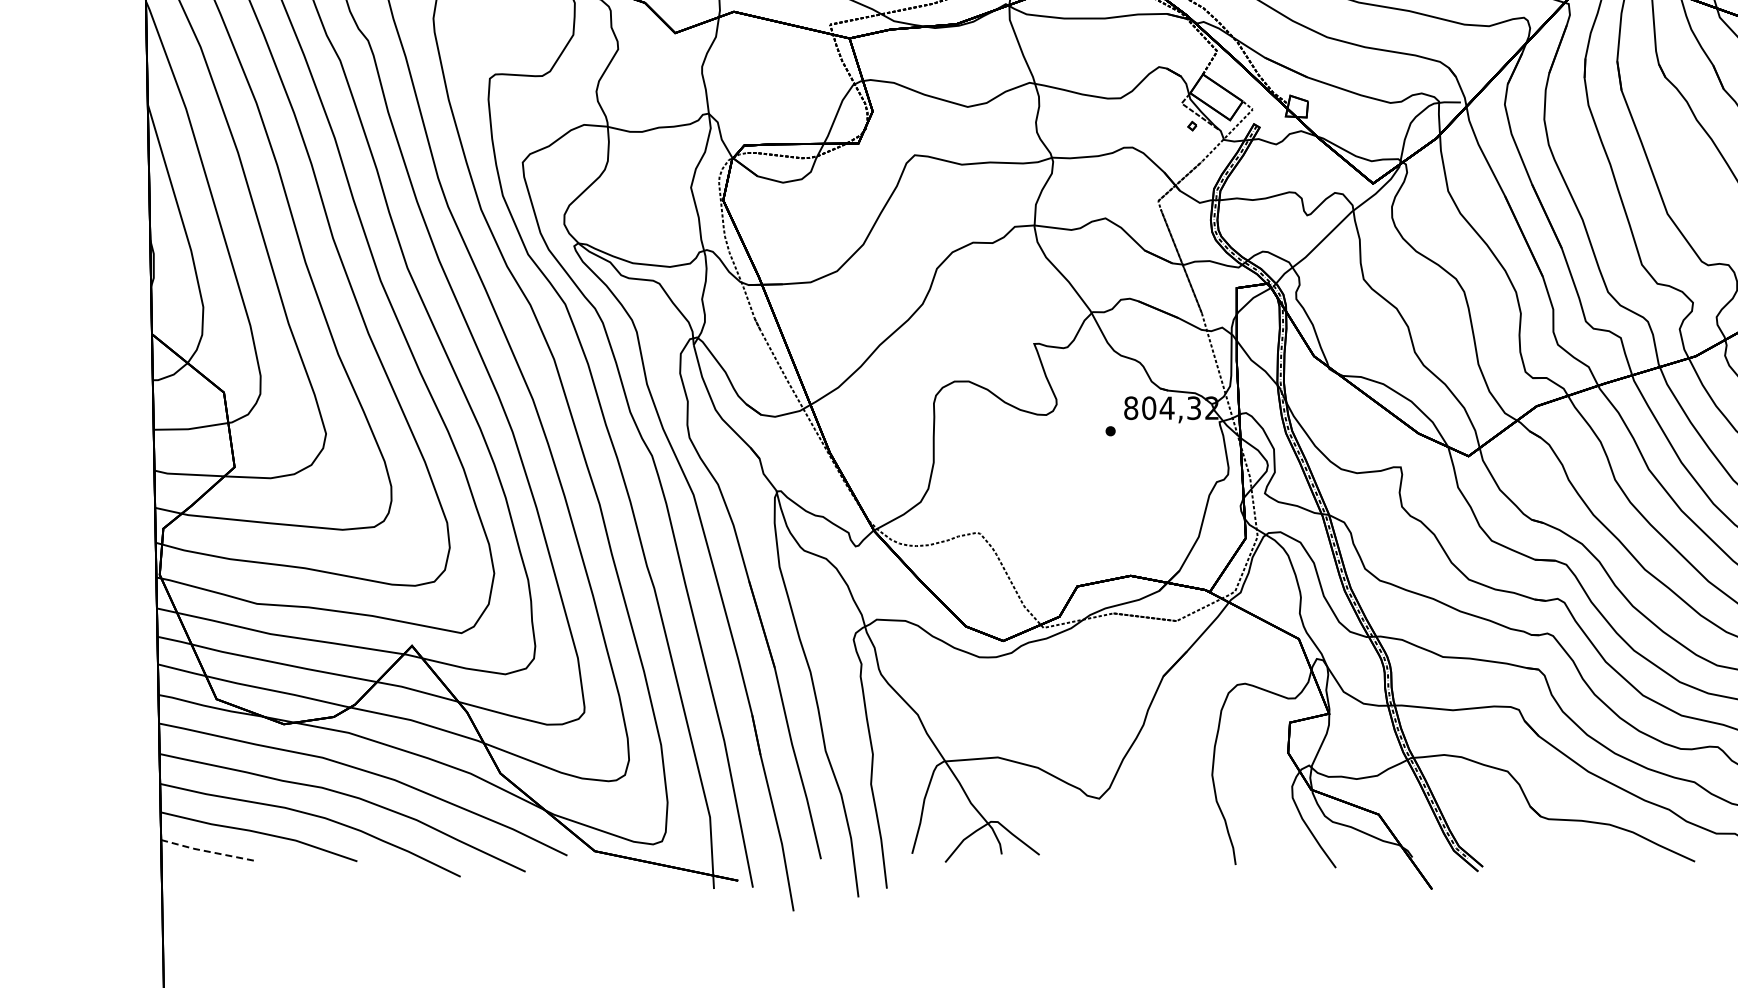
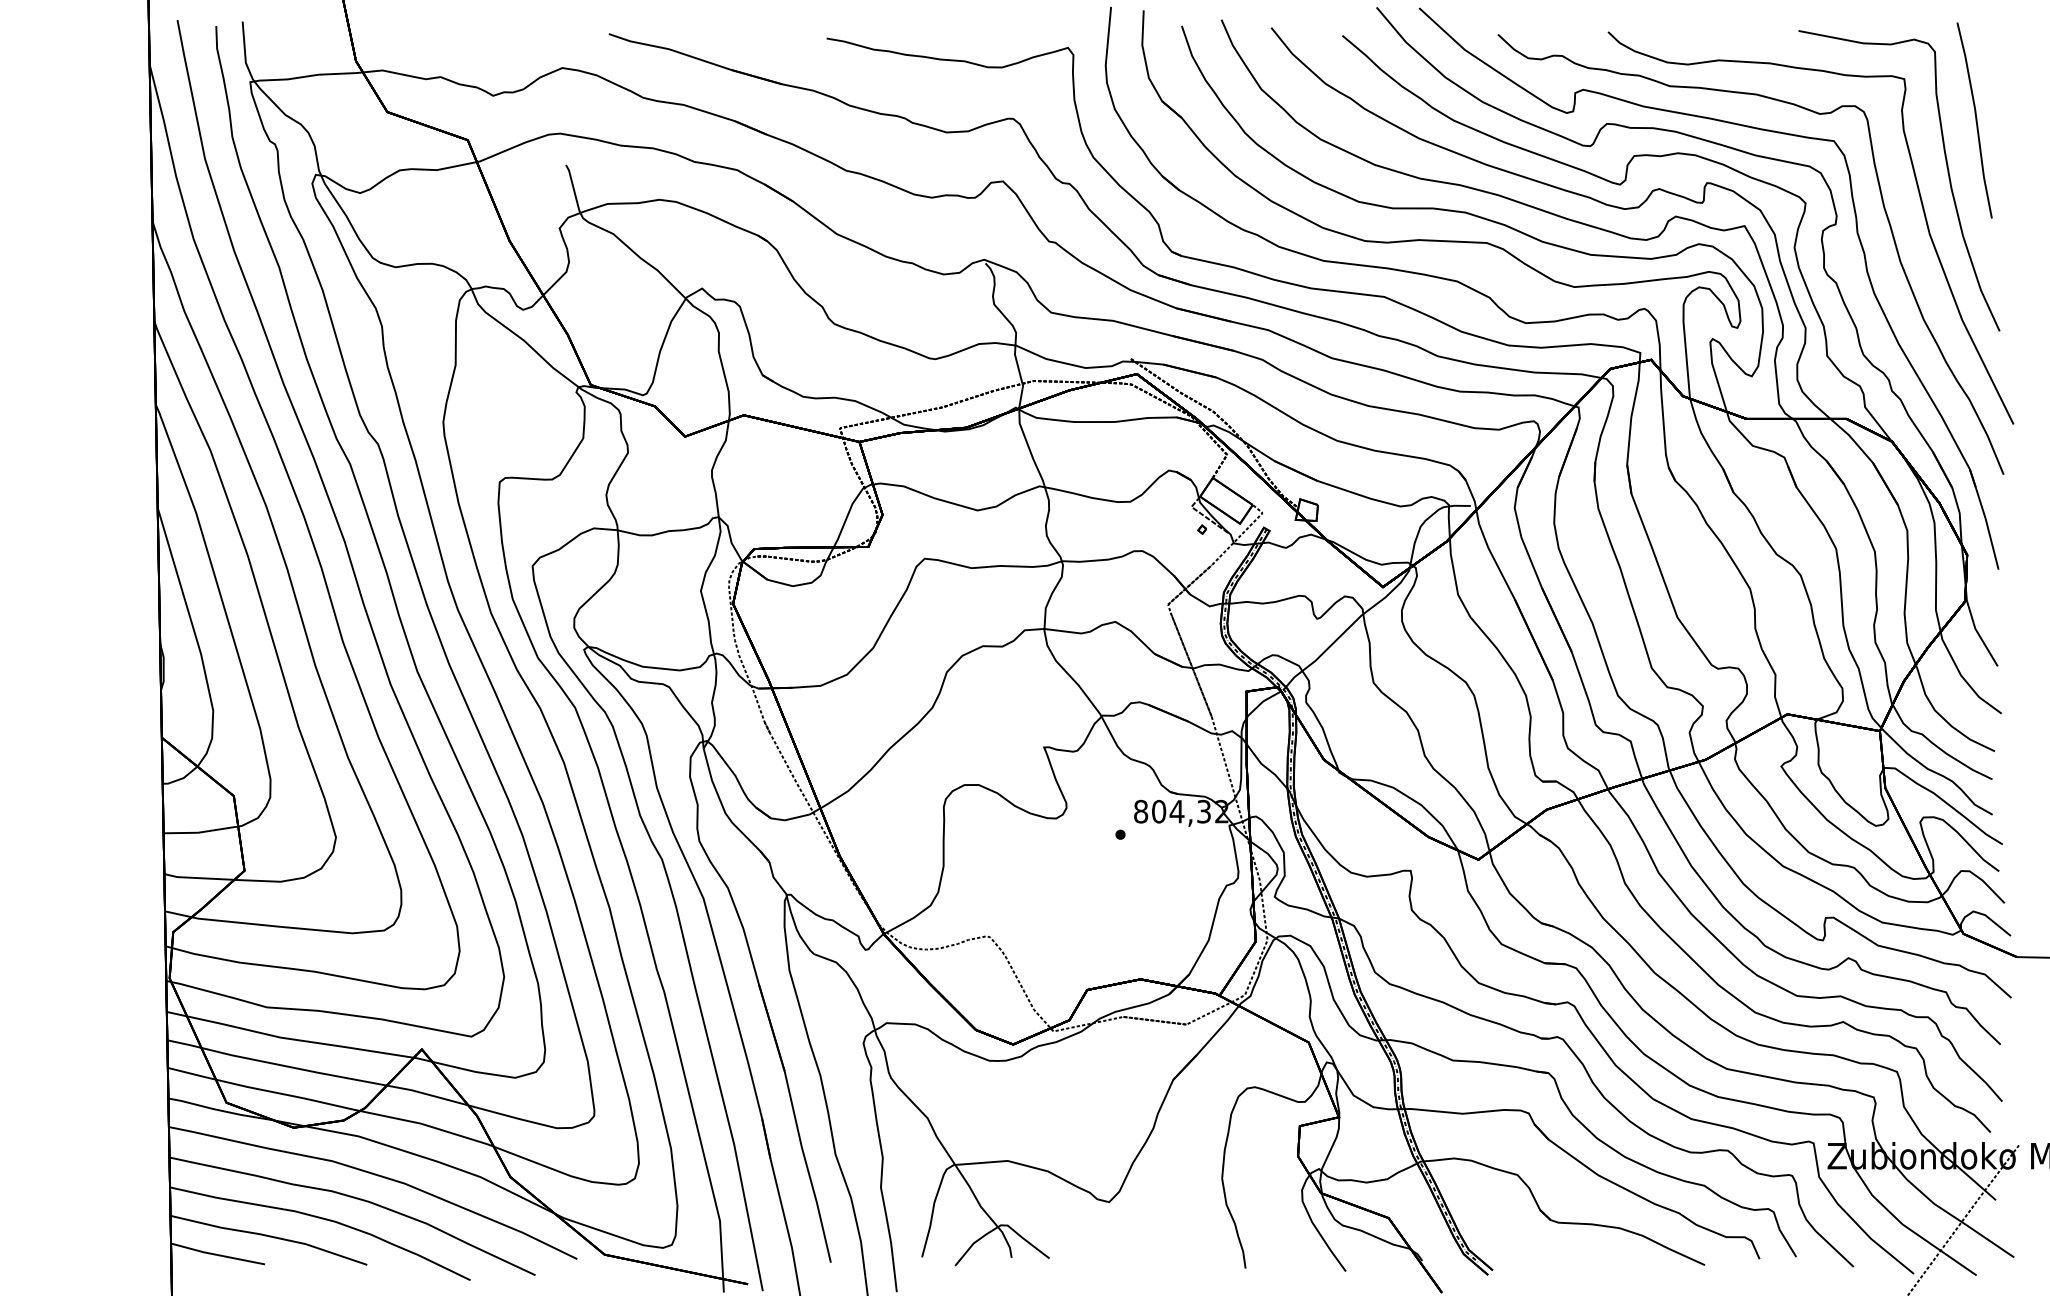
line: (207, 851) -> (217, 1254), dashed -> solid

